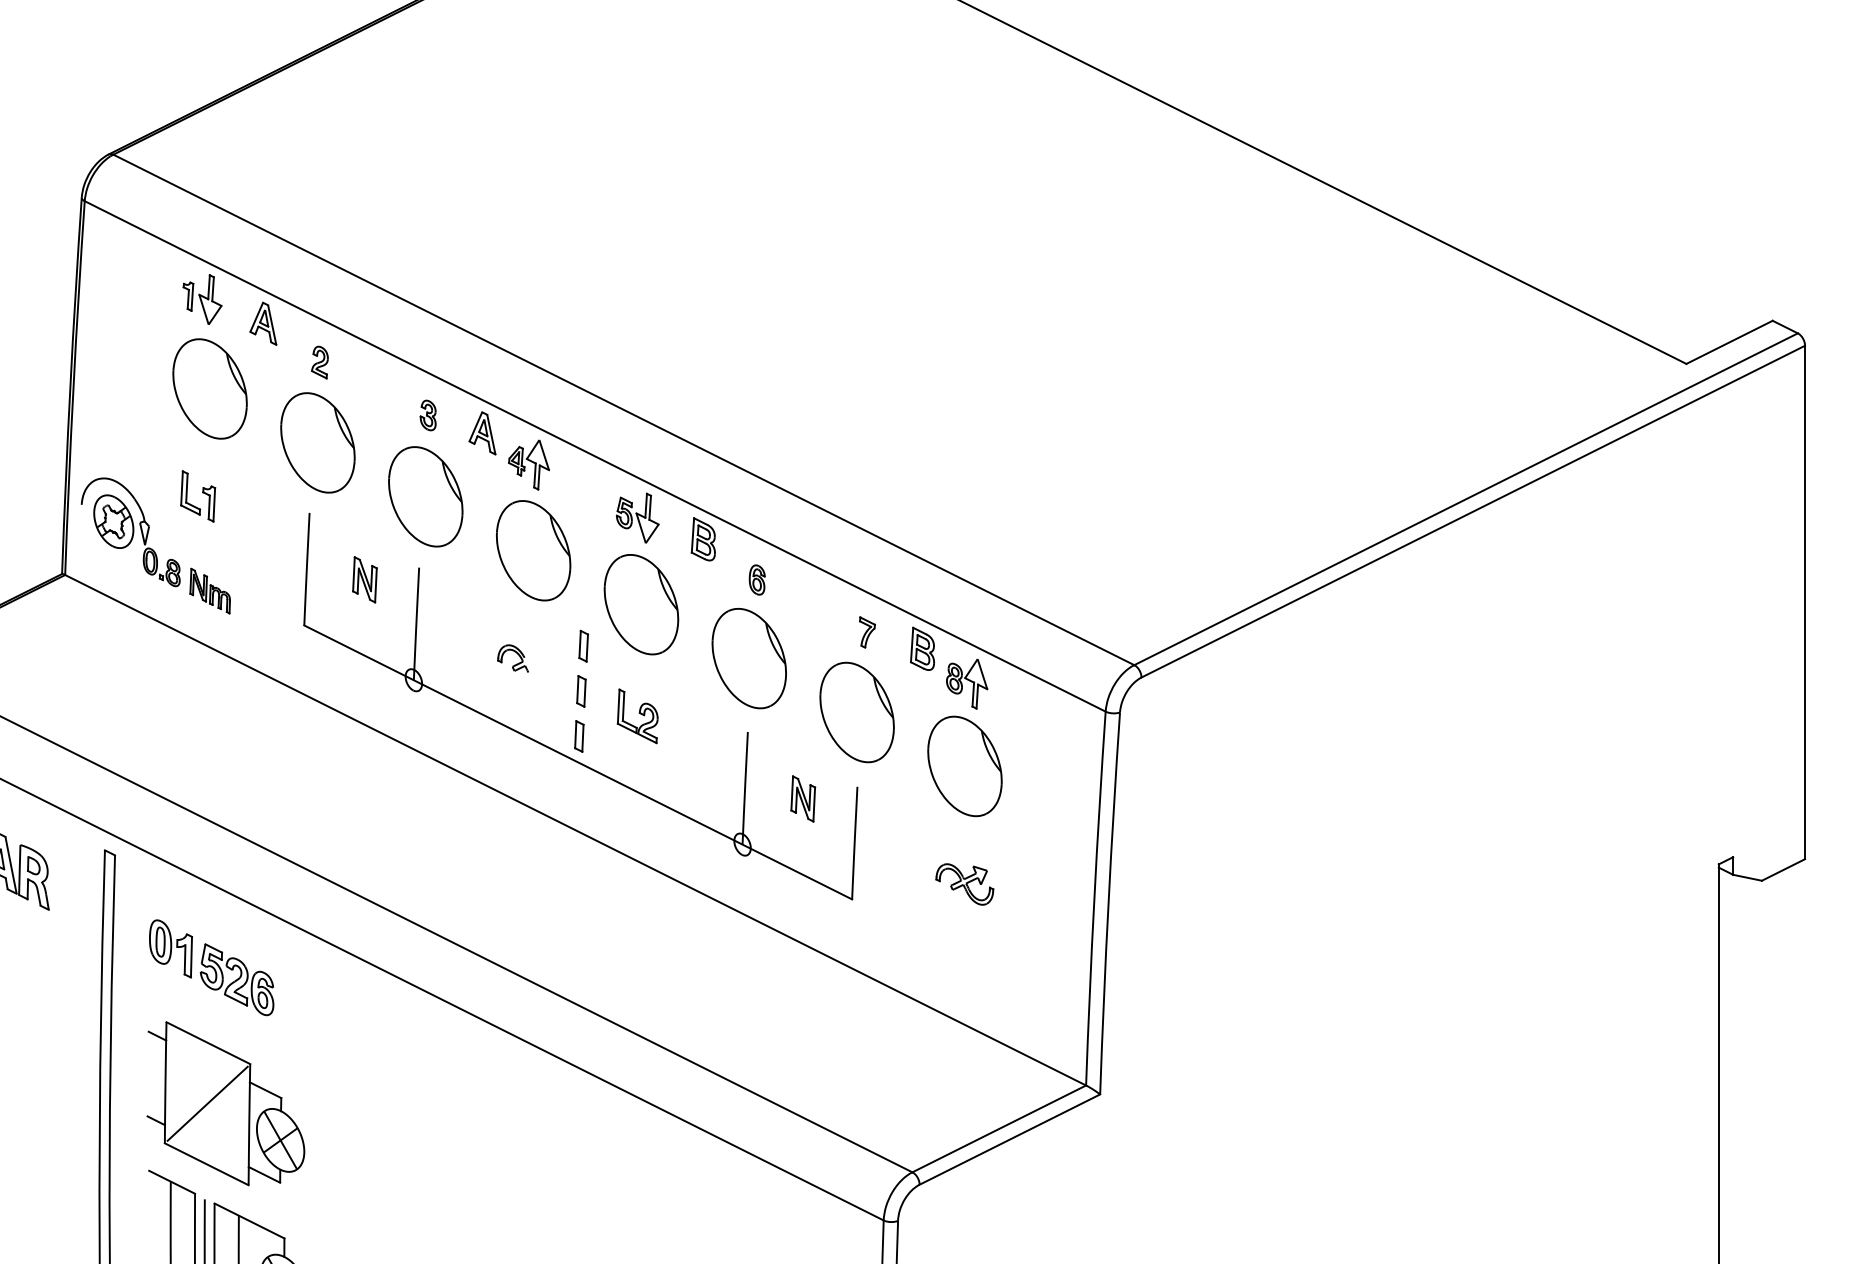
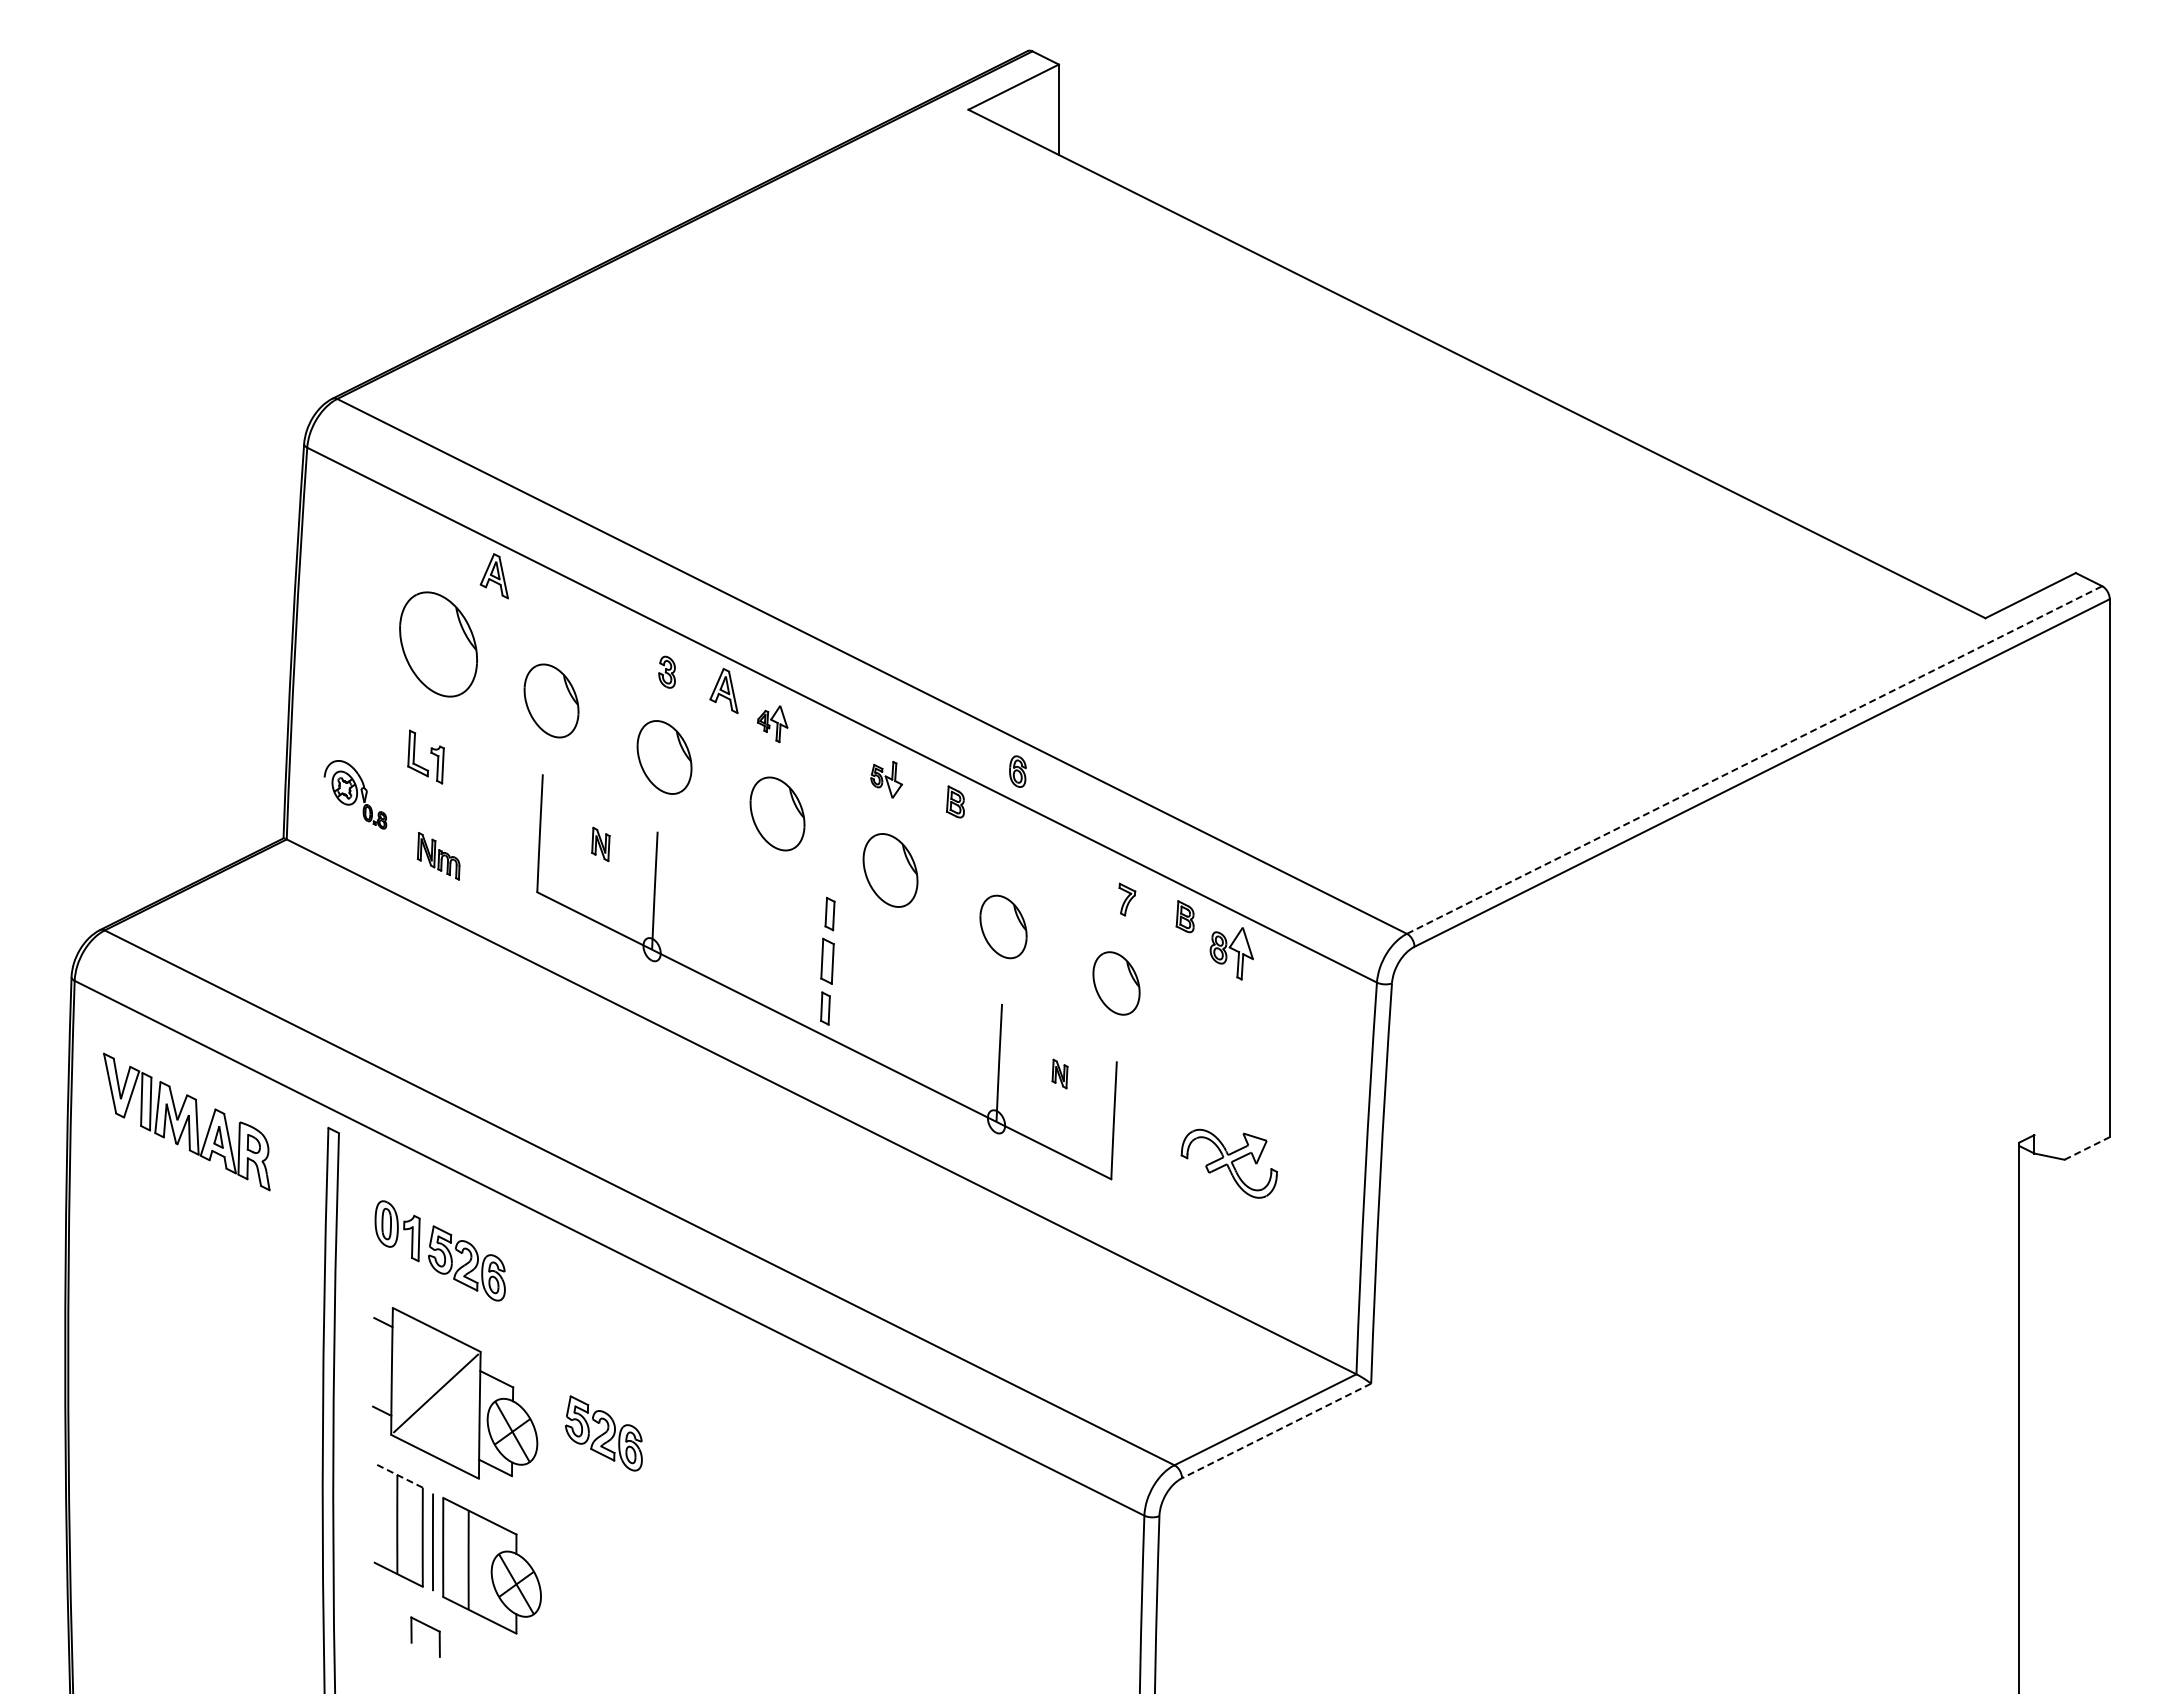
part: (202, 299) -> (430, 550), removed
part: (319, 362) -> (553, 616), removed
part: (317, 442) -> (551, 700), size x0.7
part: (528, 464) -> (772, 723), size x0.7
part: (425, 496) -> (664, 757), size x0.7
line: (1466, 499) -> (1754, 760), solid -> dashed
part: (637, 517) -> (886, 779), size x0.7
part: (130, 532) -> (355, 794), size x0.6
part: (703, 538) -> (955, 801), size x0.7
part: (533, 550) -> (777, 813), size x0.7
part: (364, 579) -> (600, 844), size x0.7
part: (756, 579) -> (1017, 771), moved
part: (641, 604) -> (890, 870), size x0.7
part: (922, 648) -> (1185, 916), size x0.7
part: (514, 652) -> (757, 920), removed
part: (749, 658) -> (1003, 926), size x0.6
part: (581, 691) -> (827, 961), size x1.4
part: (857, 712) -> (1116, 983), size x0.6
part: (637, 716) -> (886, 987), removed
part: (964, 765) -> (1229, 1039), removed
part: (802, 798) -> (1059, 1073), size x0.6
line: (1783, 870) -> (2087, 1148), solid -> dashed
part: (964, 884) -> (1229, 1163), size x1.6
line: (1009, 1139) -> (1276, 1430), solid -> dashed
part: (367, 1142) -> (603, 1433), added
line: (171, 1182) -> (398, 1475), solid -> dashed

